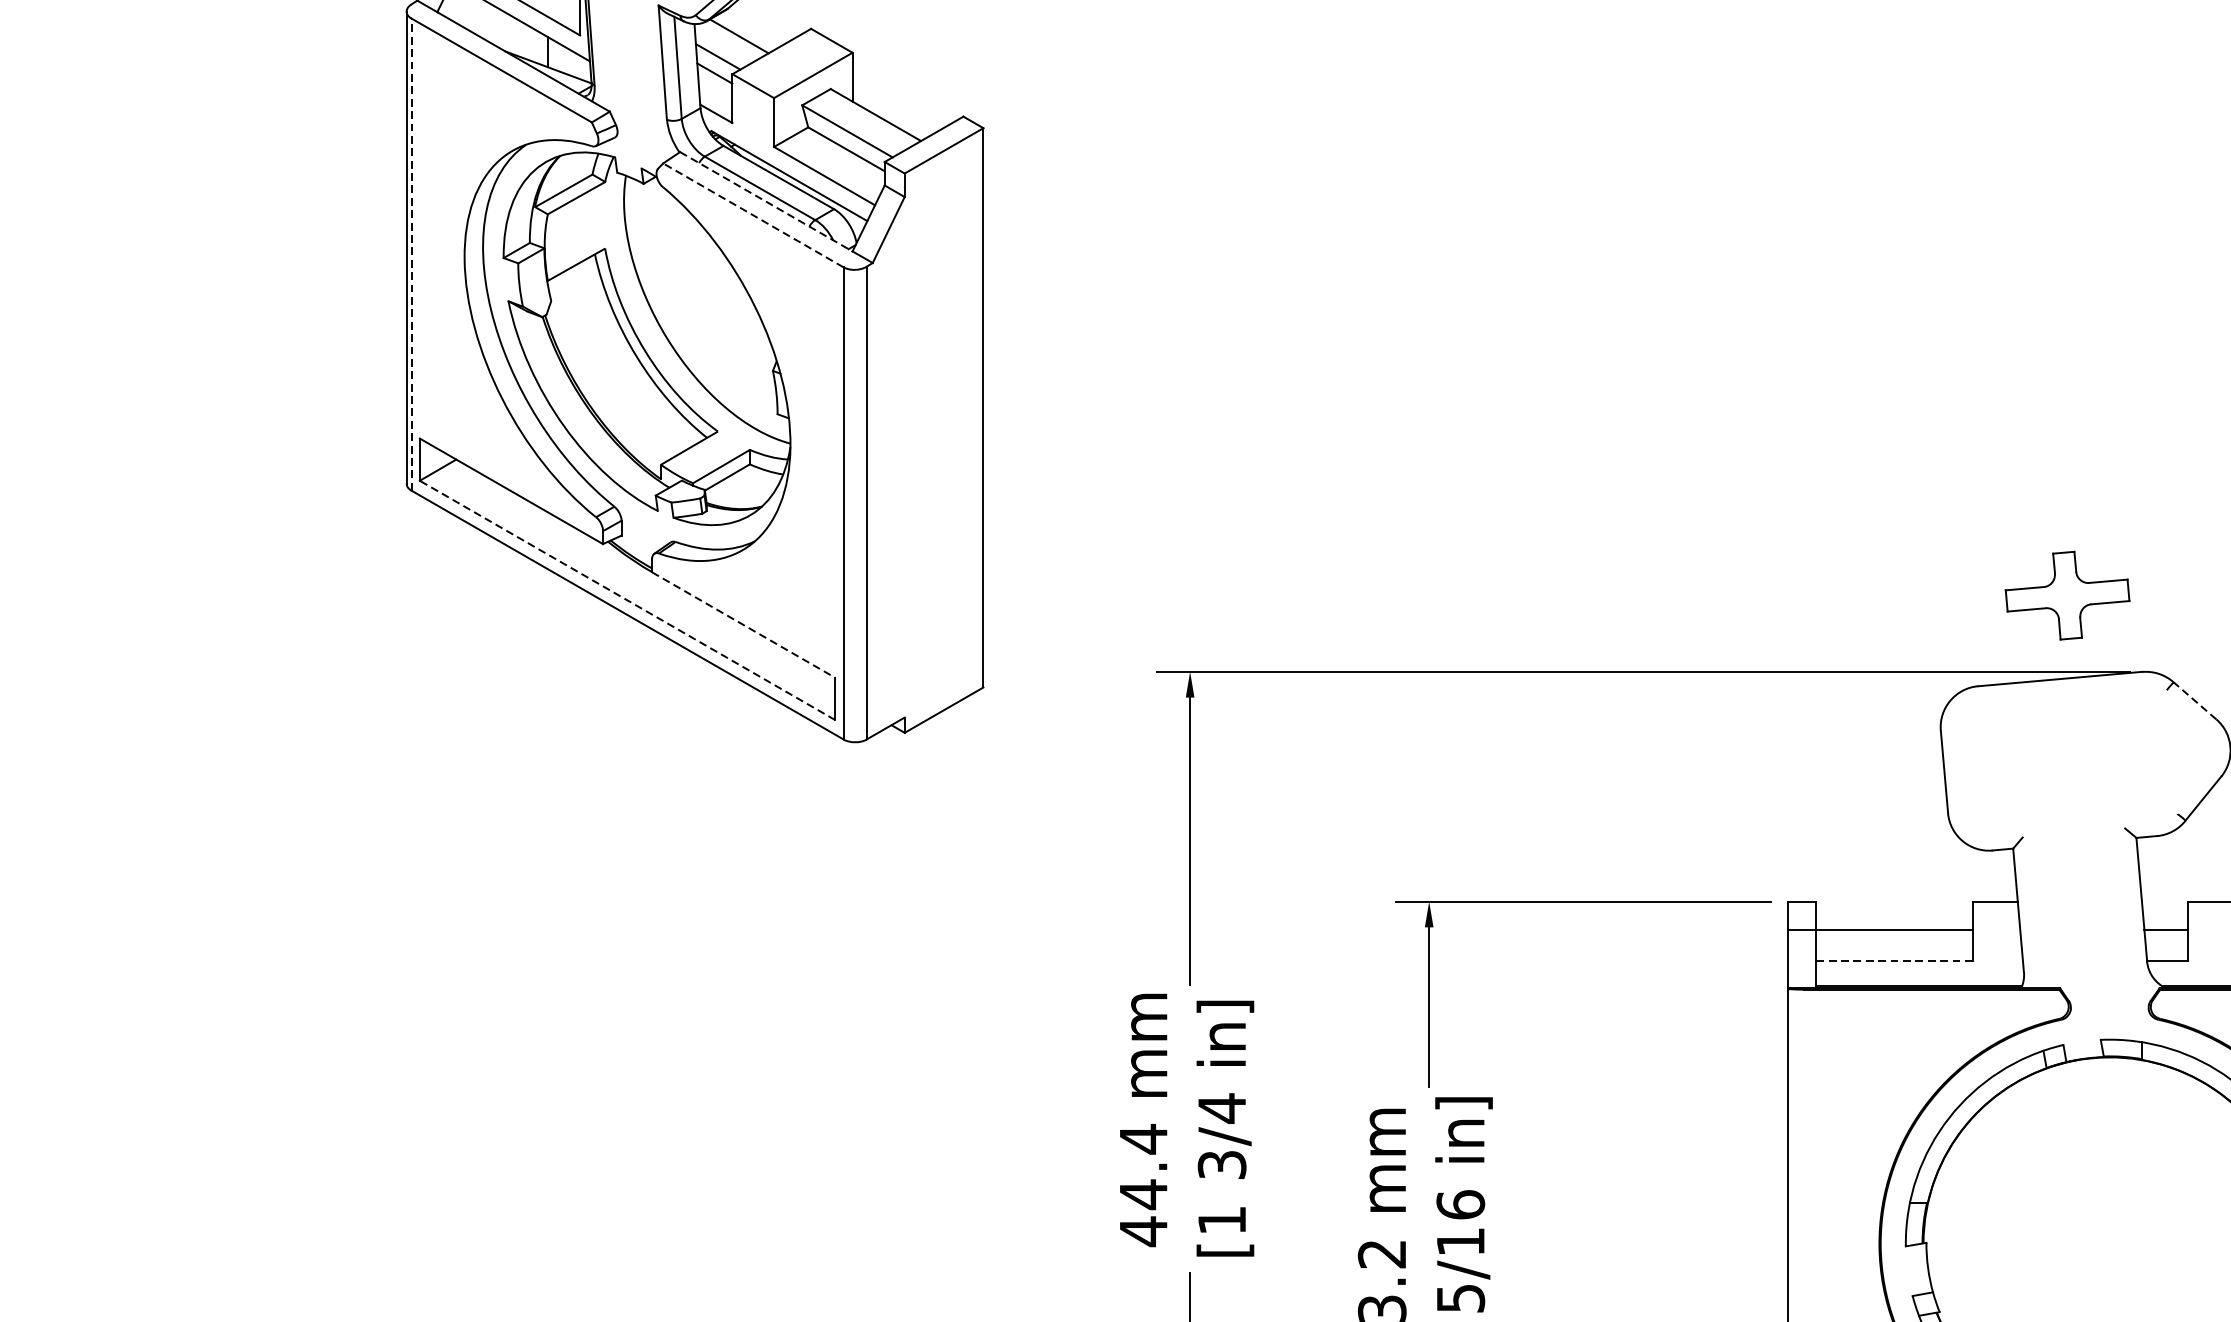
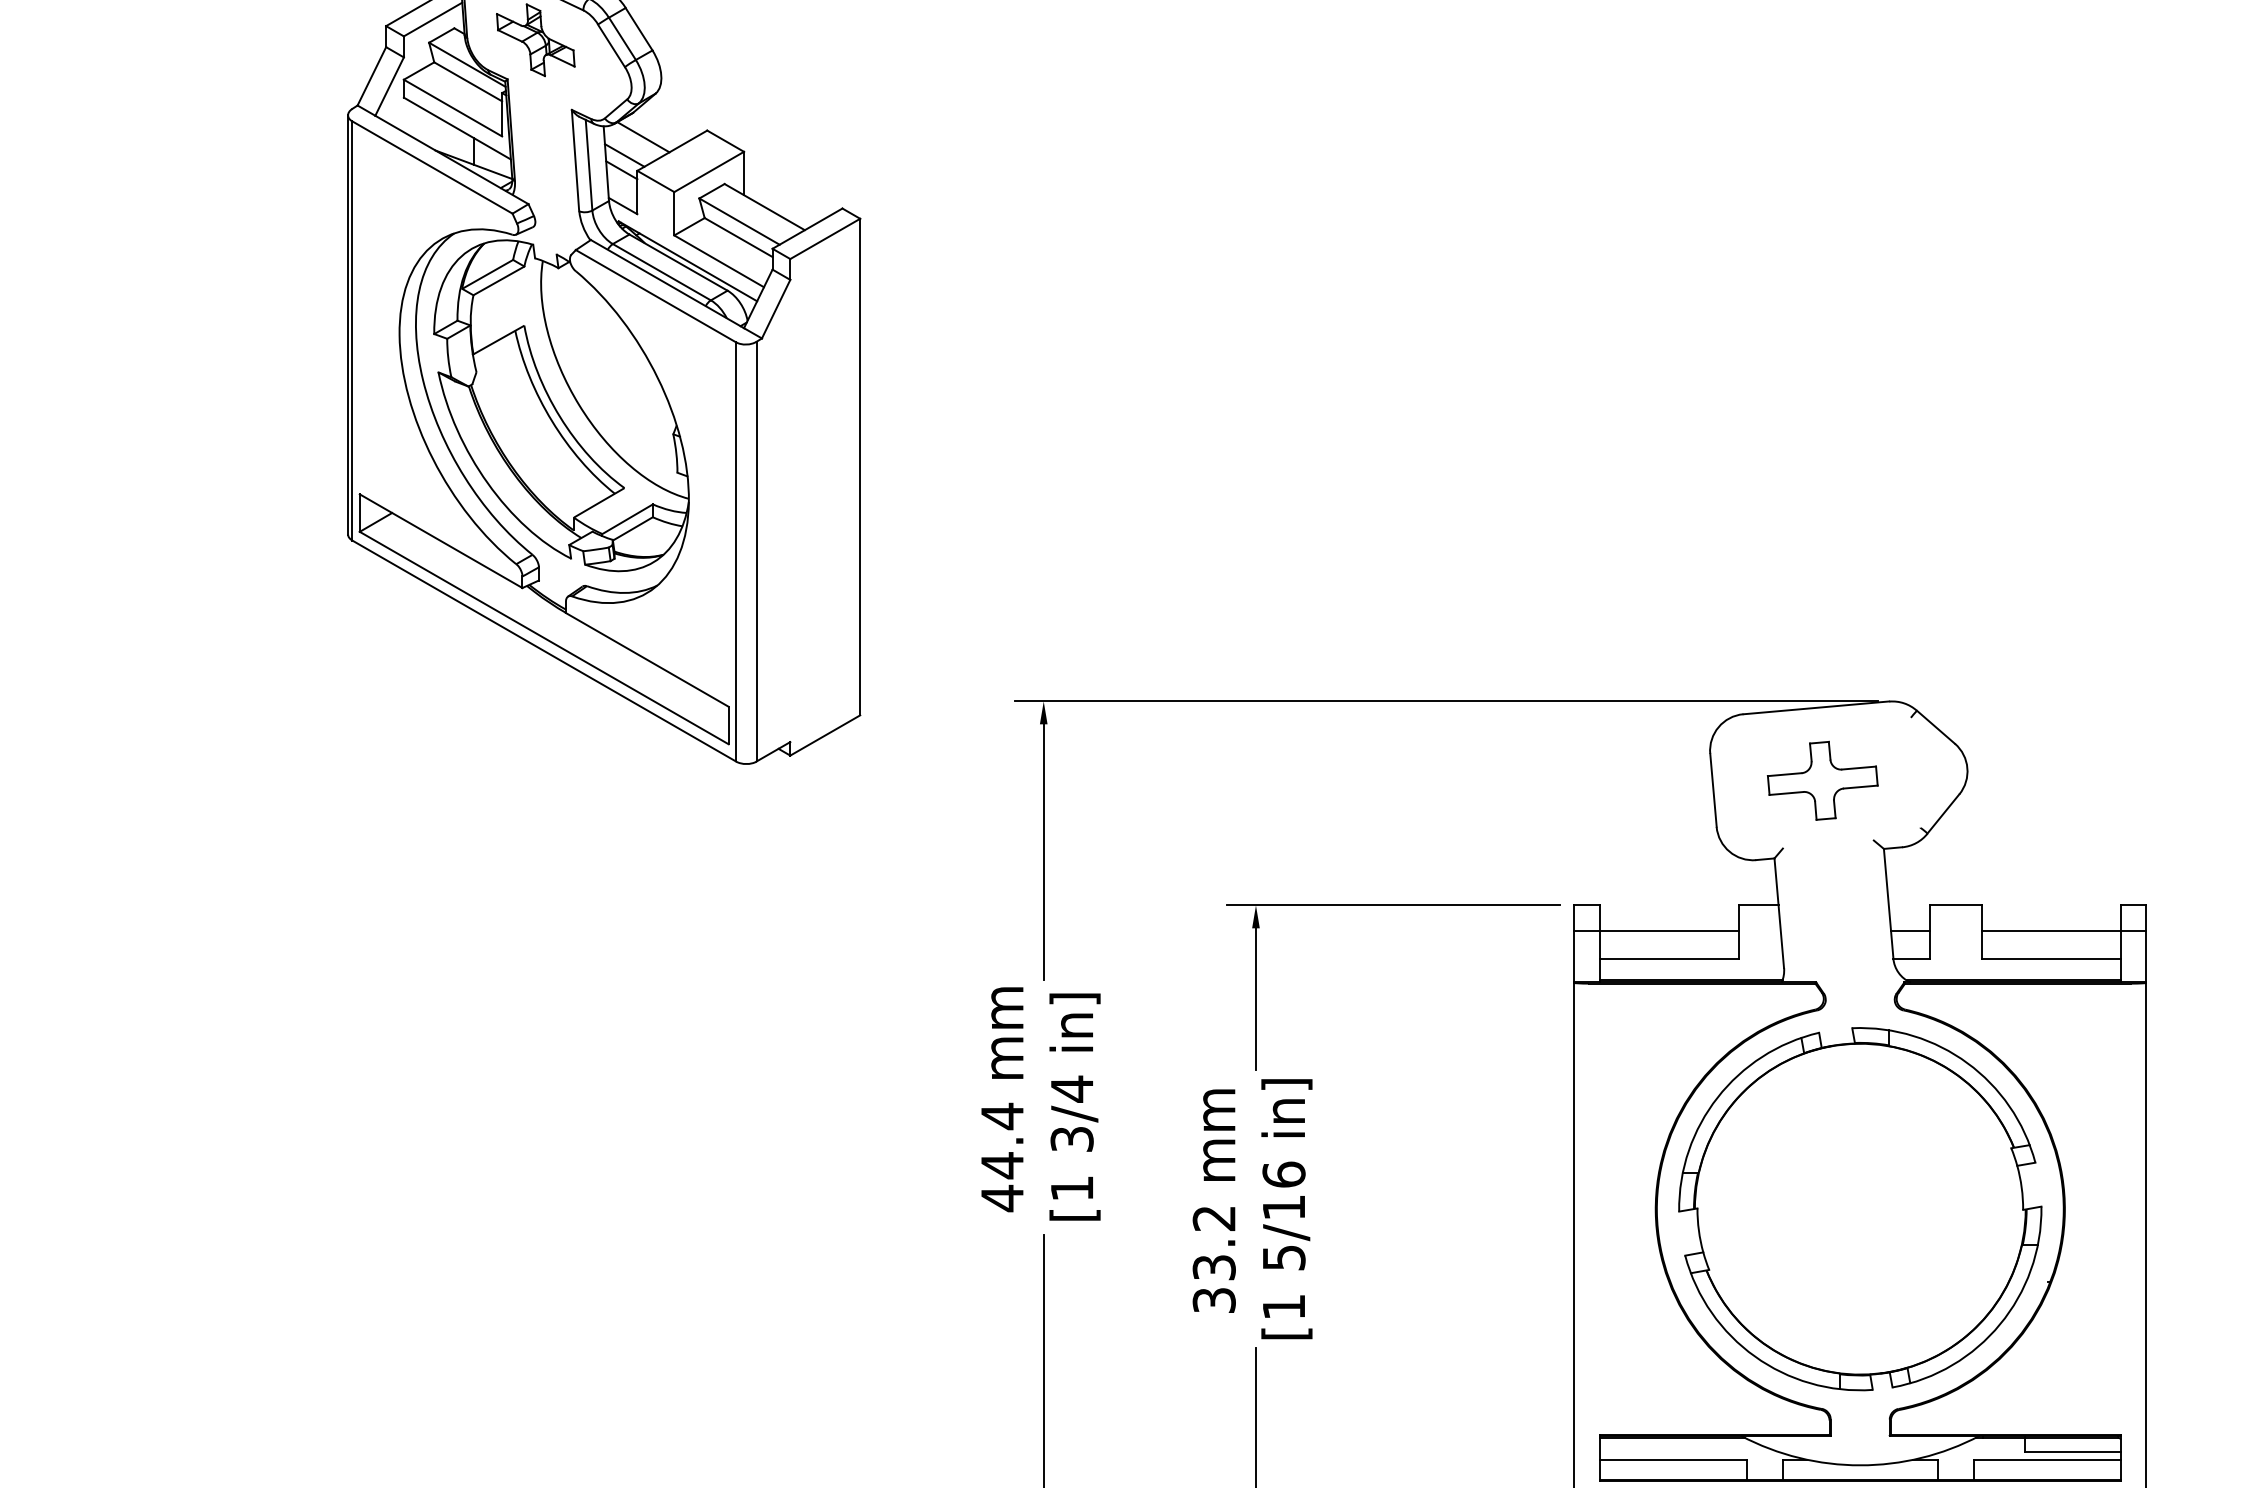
line: (766, 202) -> (667, 284), dashed -> solid
line: (752, 214) -> (655, 295), dashed -> solid
line: (411, 255) -> (352, 331), dashed -> solid
part: (2067, 595) -> (1822, 780), moved
line: (627, 600) -> (544, 638), dashed -> solid
line: (743, 624) -> (647, 659), dashed -> solid
line: (2194, 700) -> (1935, 726), dashed -> solid
line: (1894, 961) -> (1669, 958), dashed -> solid

